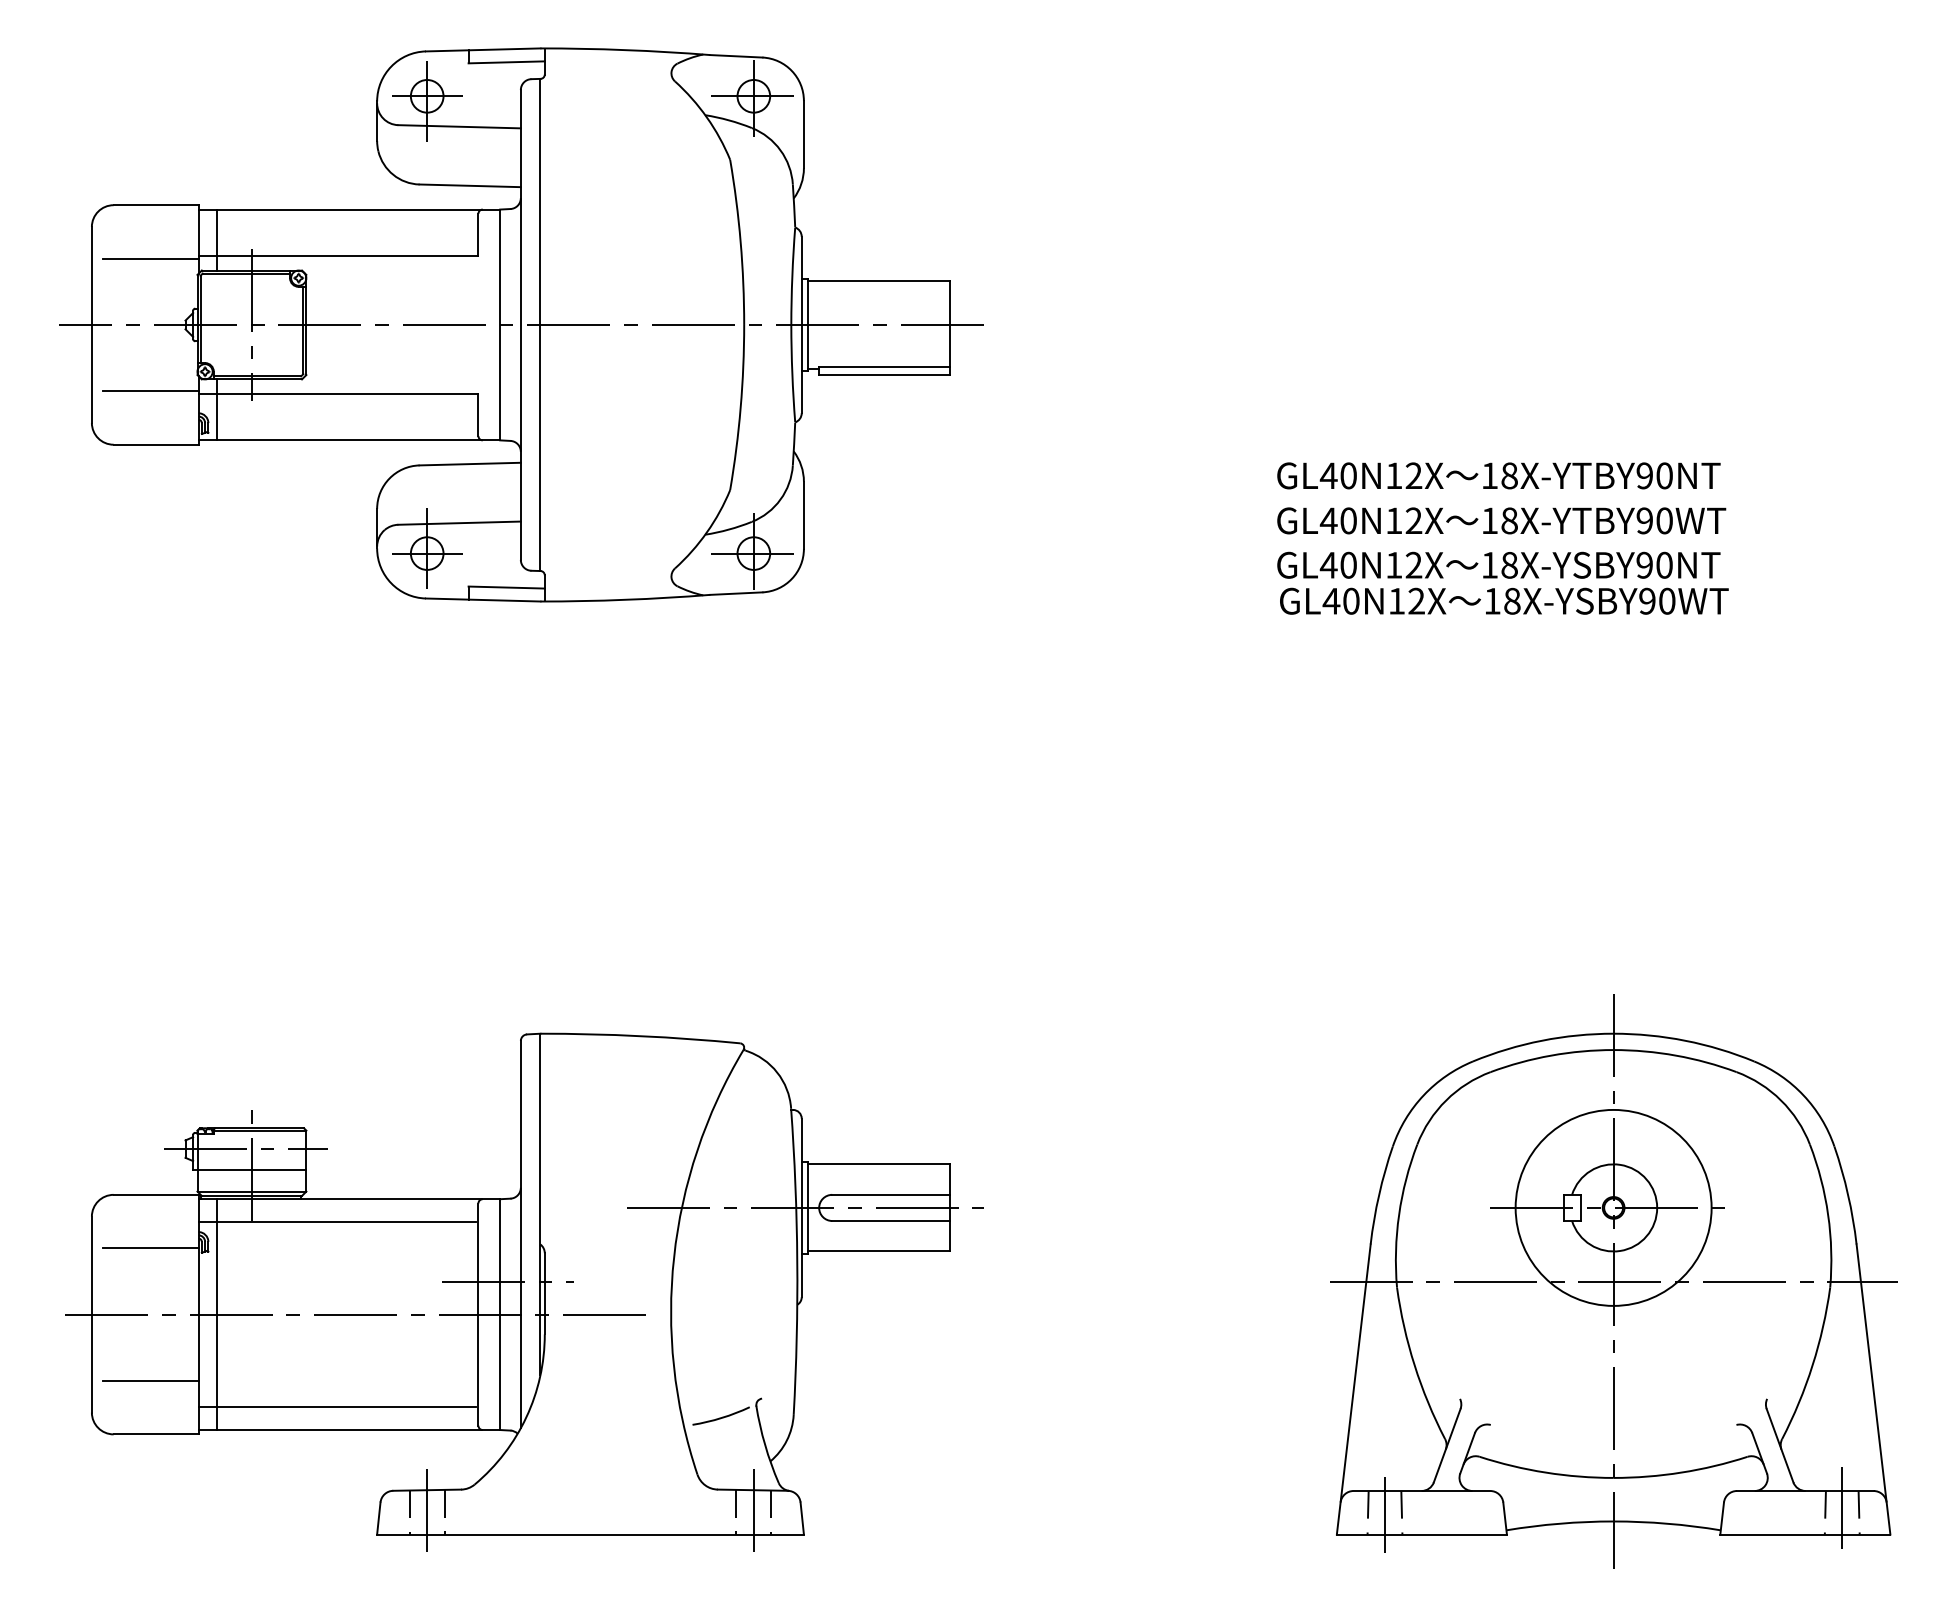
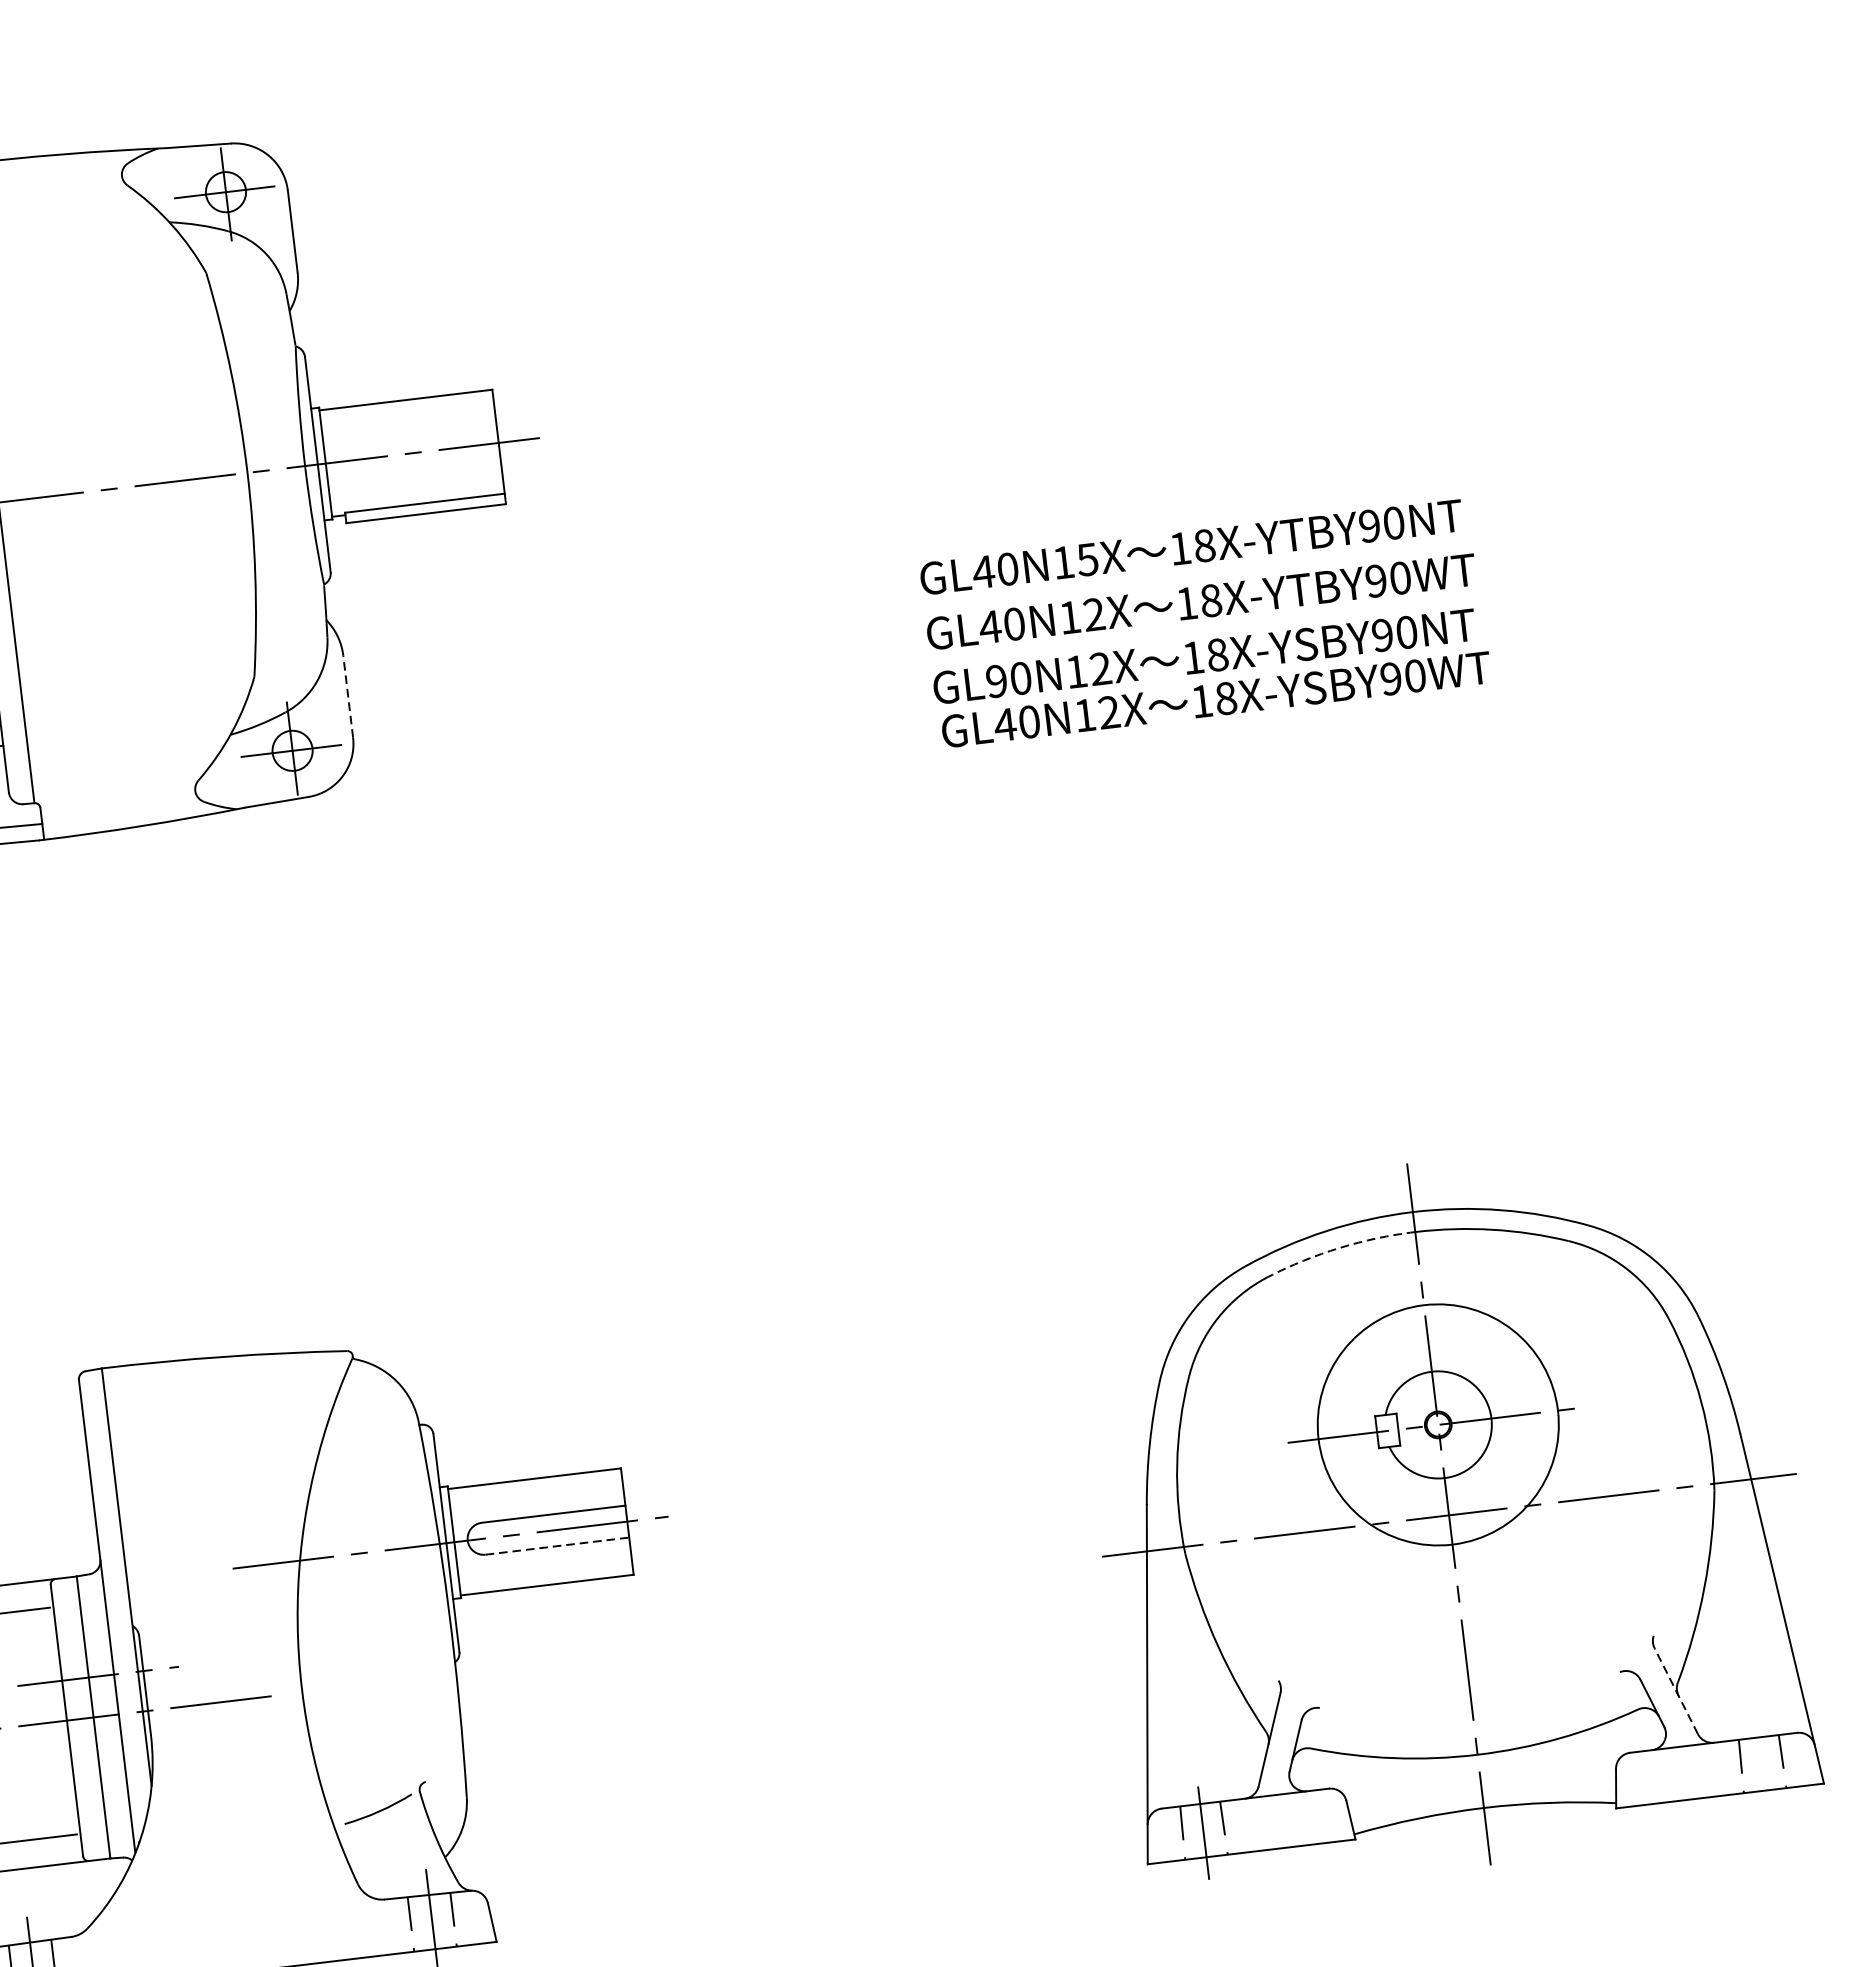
text: (1413, 475) -> (1087, 559), GL40N12X -> GL40N15X
line: (803, 515) -> (347, 697), solid -> dashed
text: (1328, 564) -> (996, 680), GL40N12X -> GL90N12X
arc: (1551, 1055) -> (1340, 1247), solid -> dashed
line: (891, 1220) -> (557, 1545), solid -> dashed
line: (1779, 1445) -> (1675, 1690), solid -> dashed
line: (1842, 1509) -> (1761, 1760), removed

